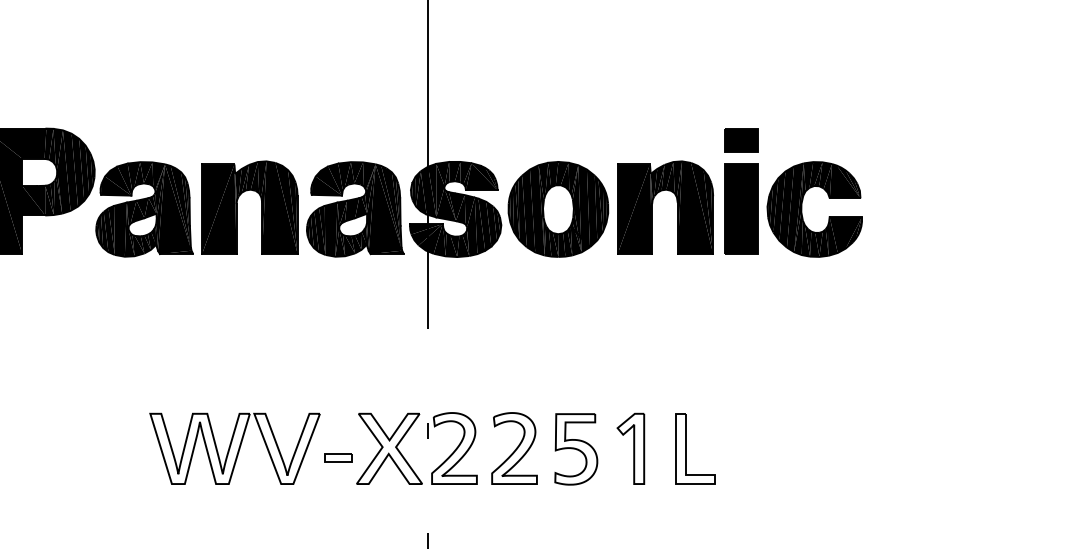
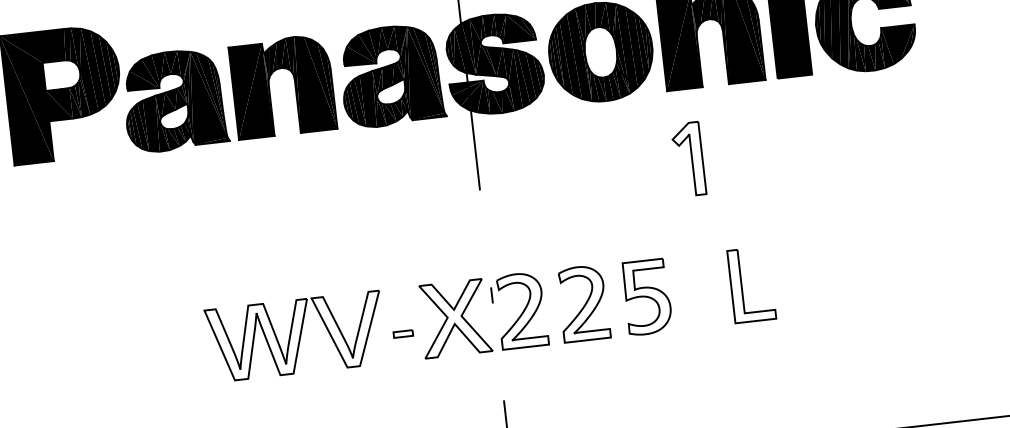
part: (630, 448) -> (688, 159), moved
part: (686, 448) -> (742, 285), moved
part: (338, 457) -> (403, 333), size x0.7

